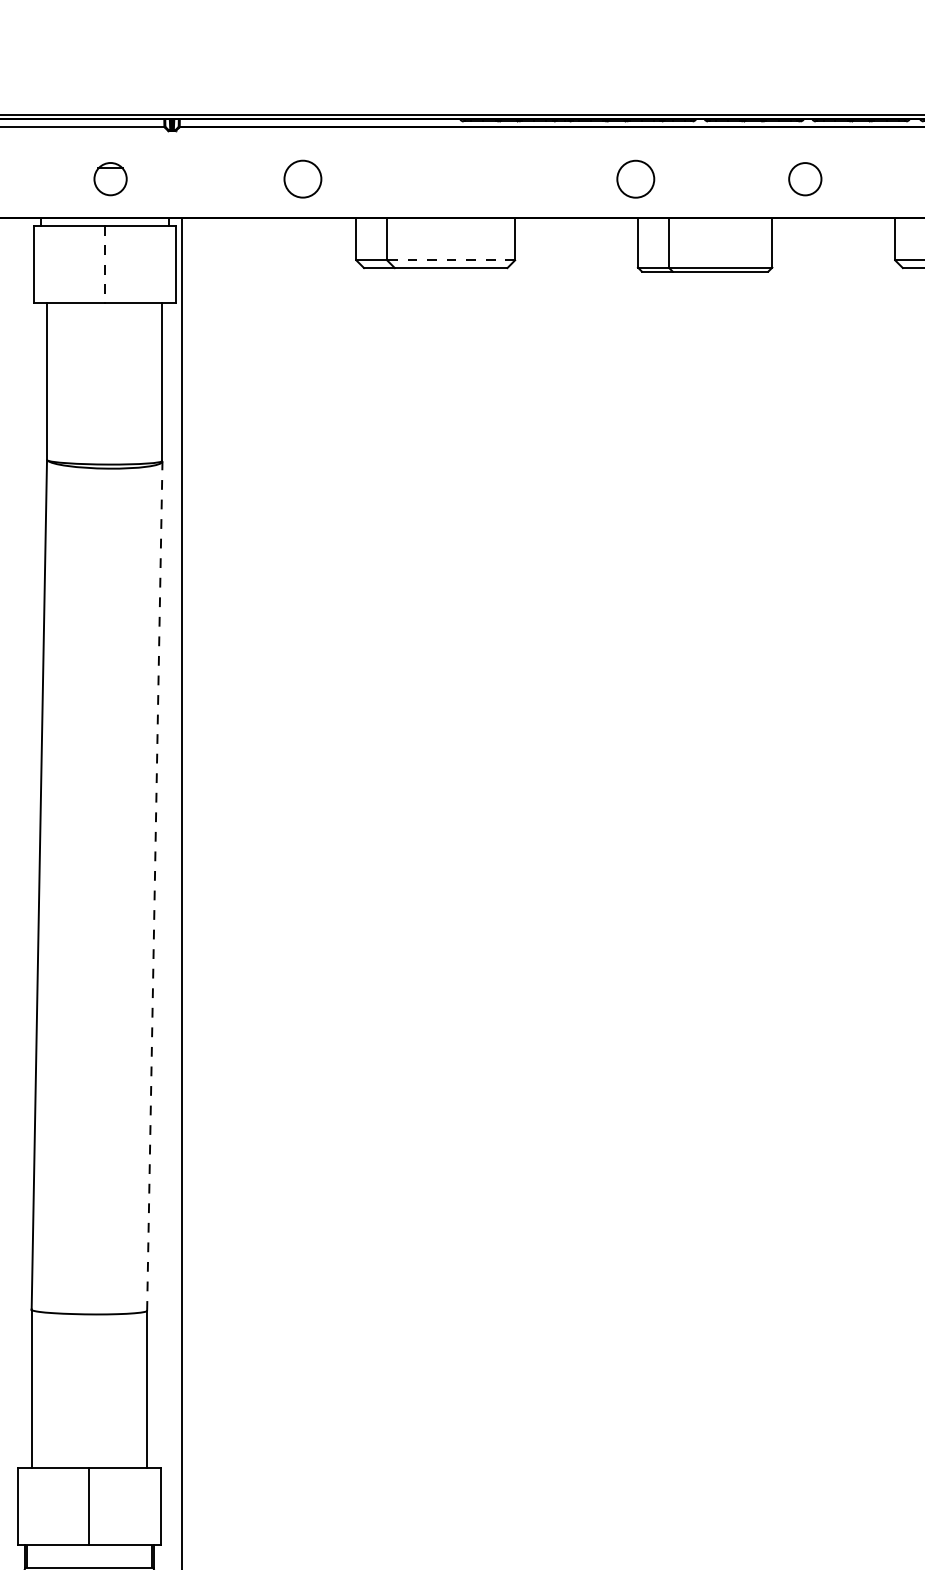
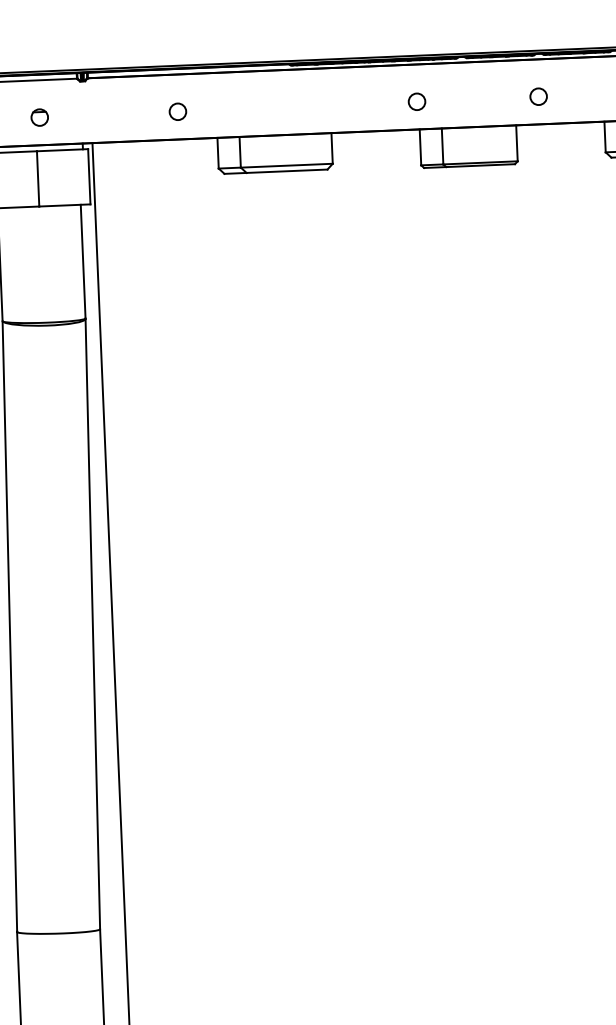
part: (110, 178) -> (39, 117), size x0.71
circle: (302, 178) -> (177, 111), size x0.62
circle: (635, 178) -> (416, 101), size x0.62
circle: (804, 178) -> (538, 96), size x0.71
line: (451, 260) -> (287, 165), dashed -> solid
line: (104, 264) -> (37, 179), dashed -> solid
line: (154, 886) -> (92, 624), dashed -> solid

